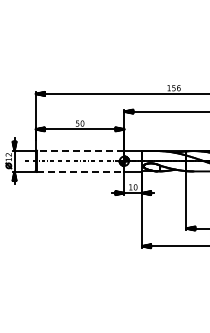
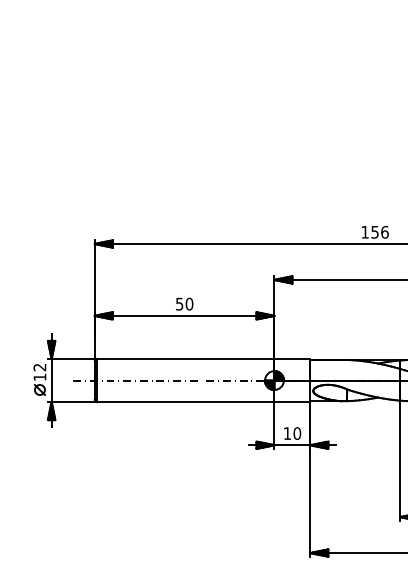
line: (80, 150) -> (185, 358), dashed -> solid
line: (80, 171) -> (185, 401), dashed -> solid

